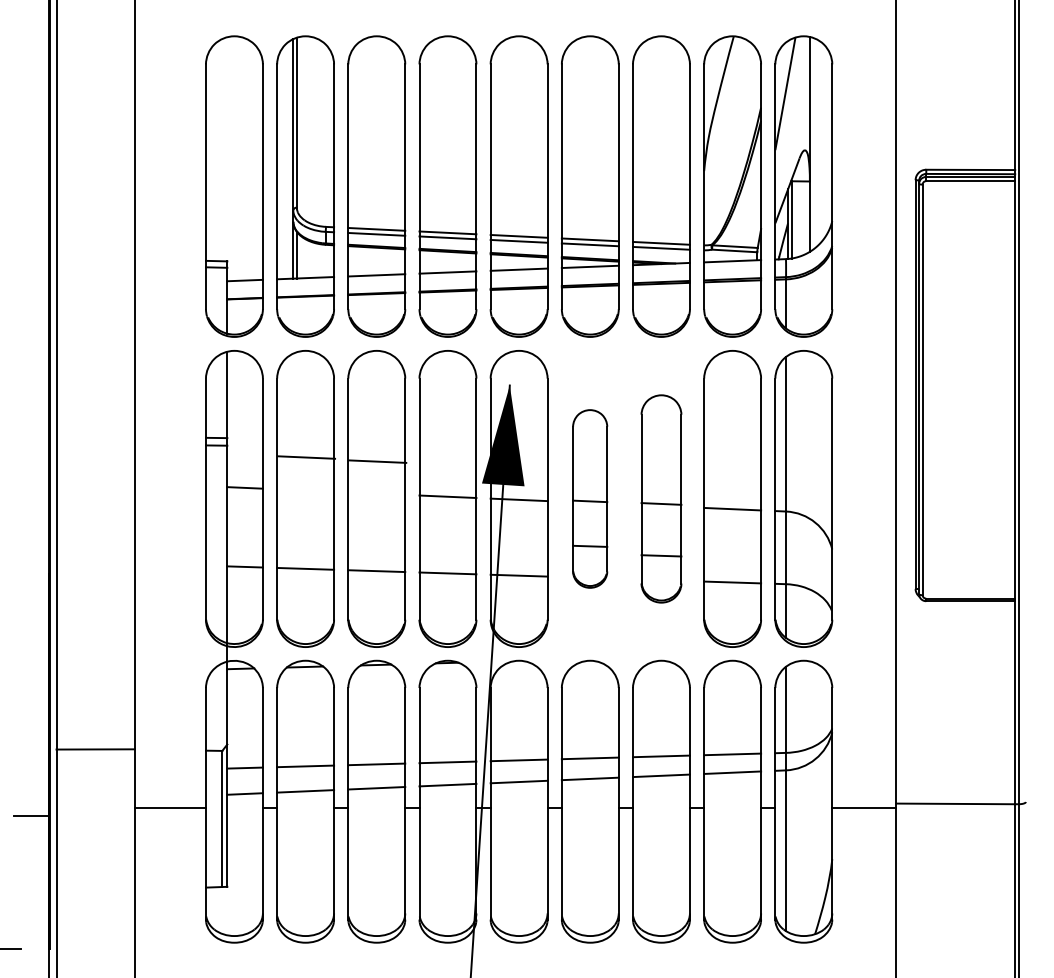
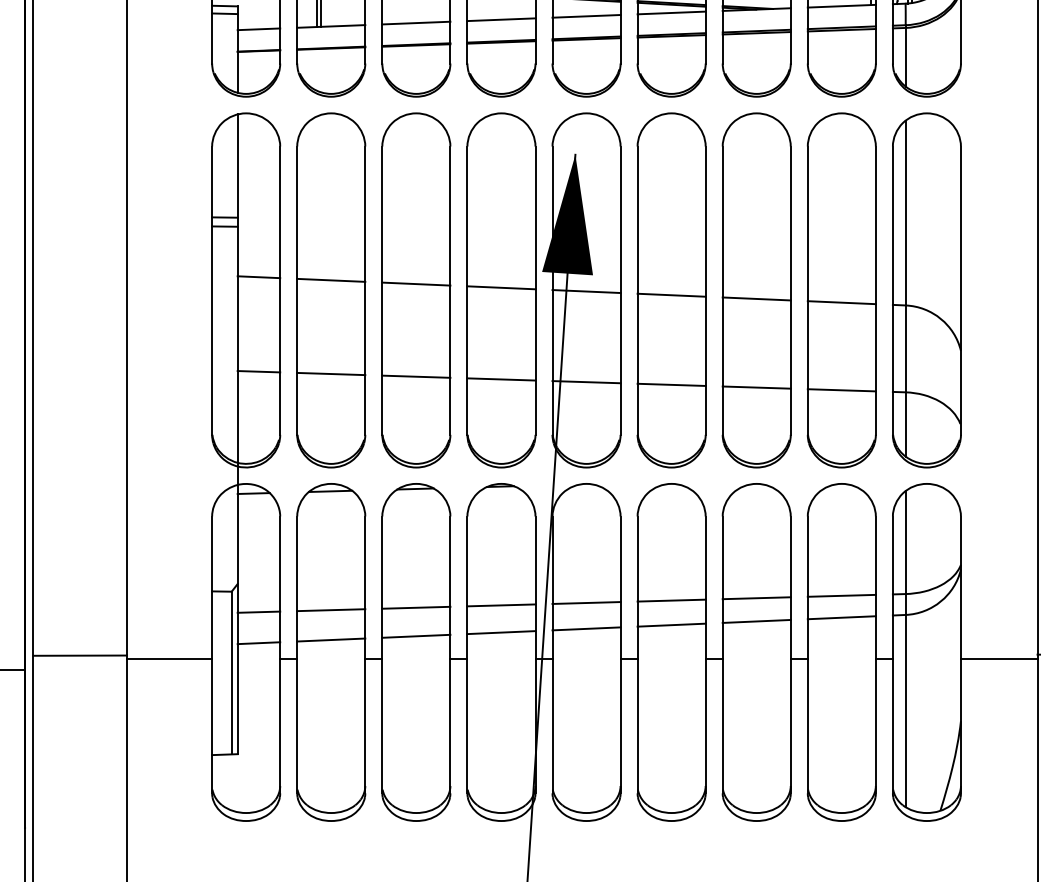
line: (306, 457) -> (331, 280), moved
line: (377, 461) -> (416, 283), moved
part: (589, 498) -> (670, 289), size x1.67
part: (661, 498) -> (756, 289), size x1.43
line: (95, 749) -> (80, 655), moved

